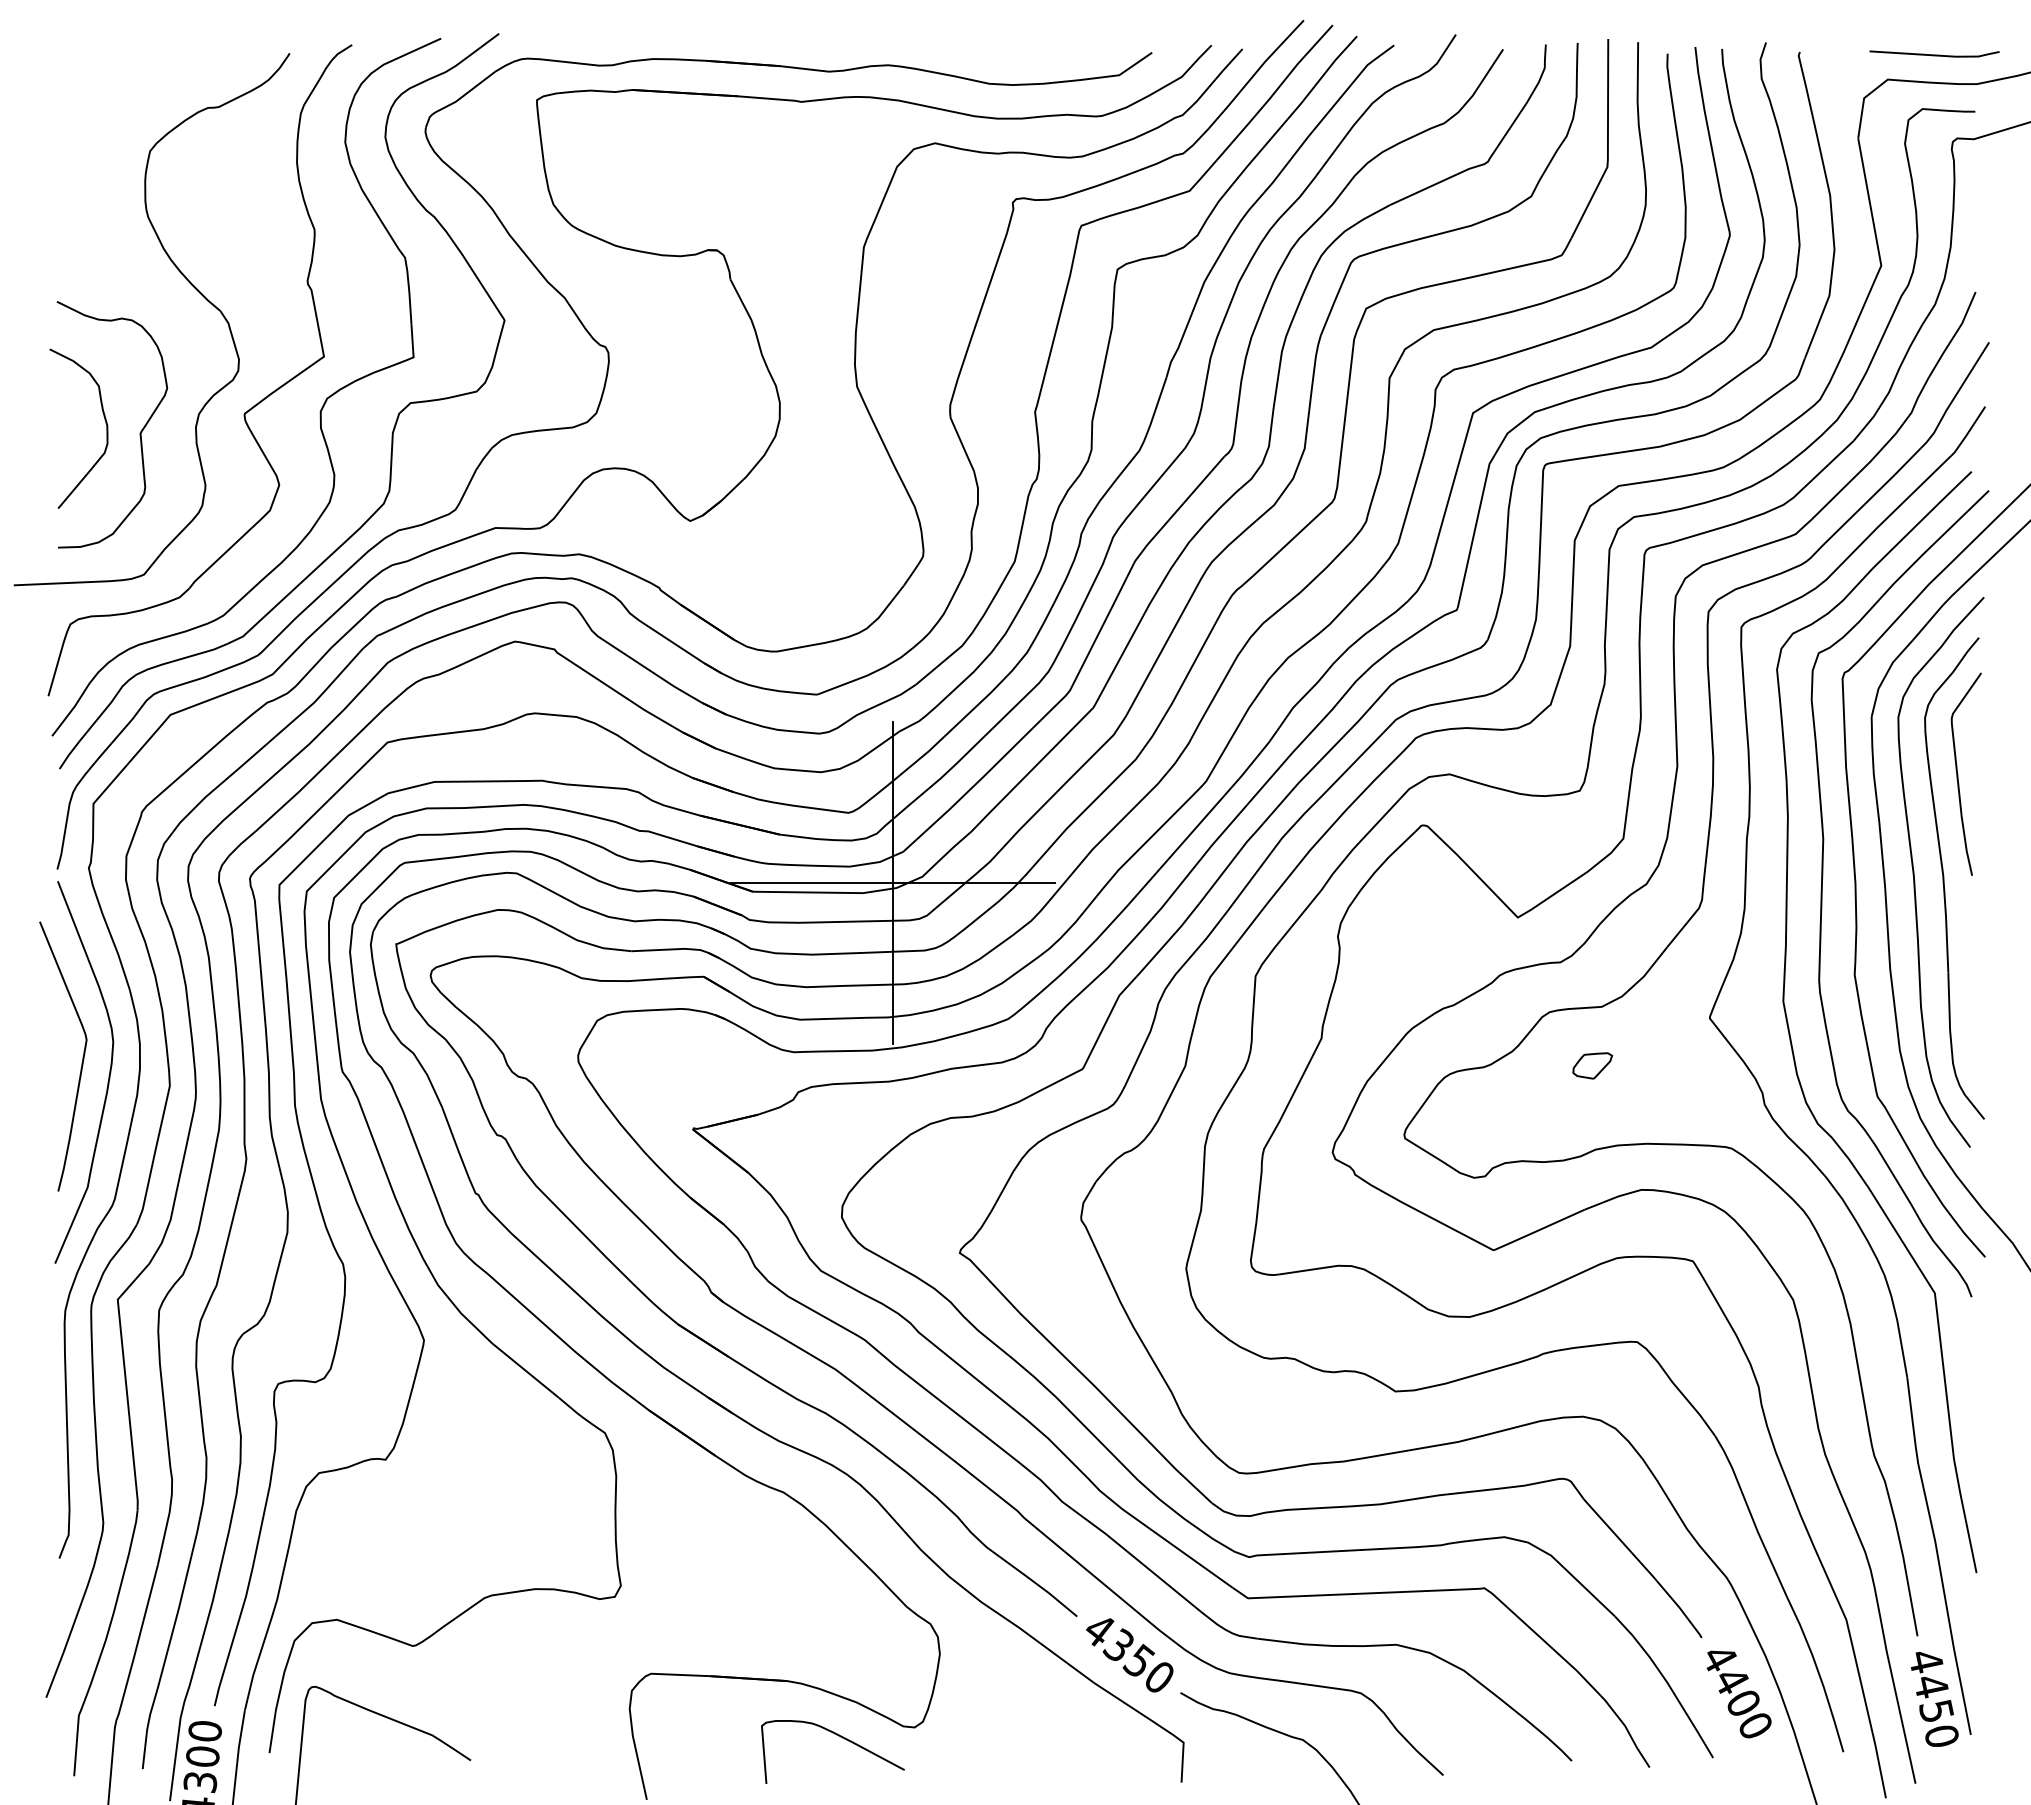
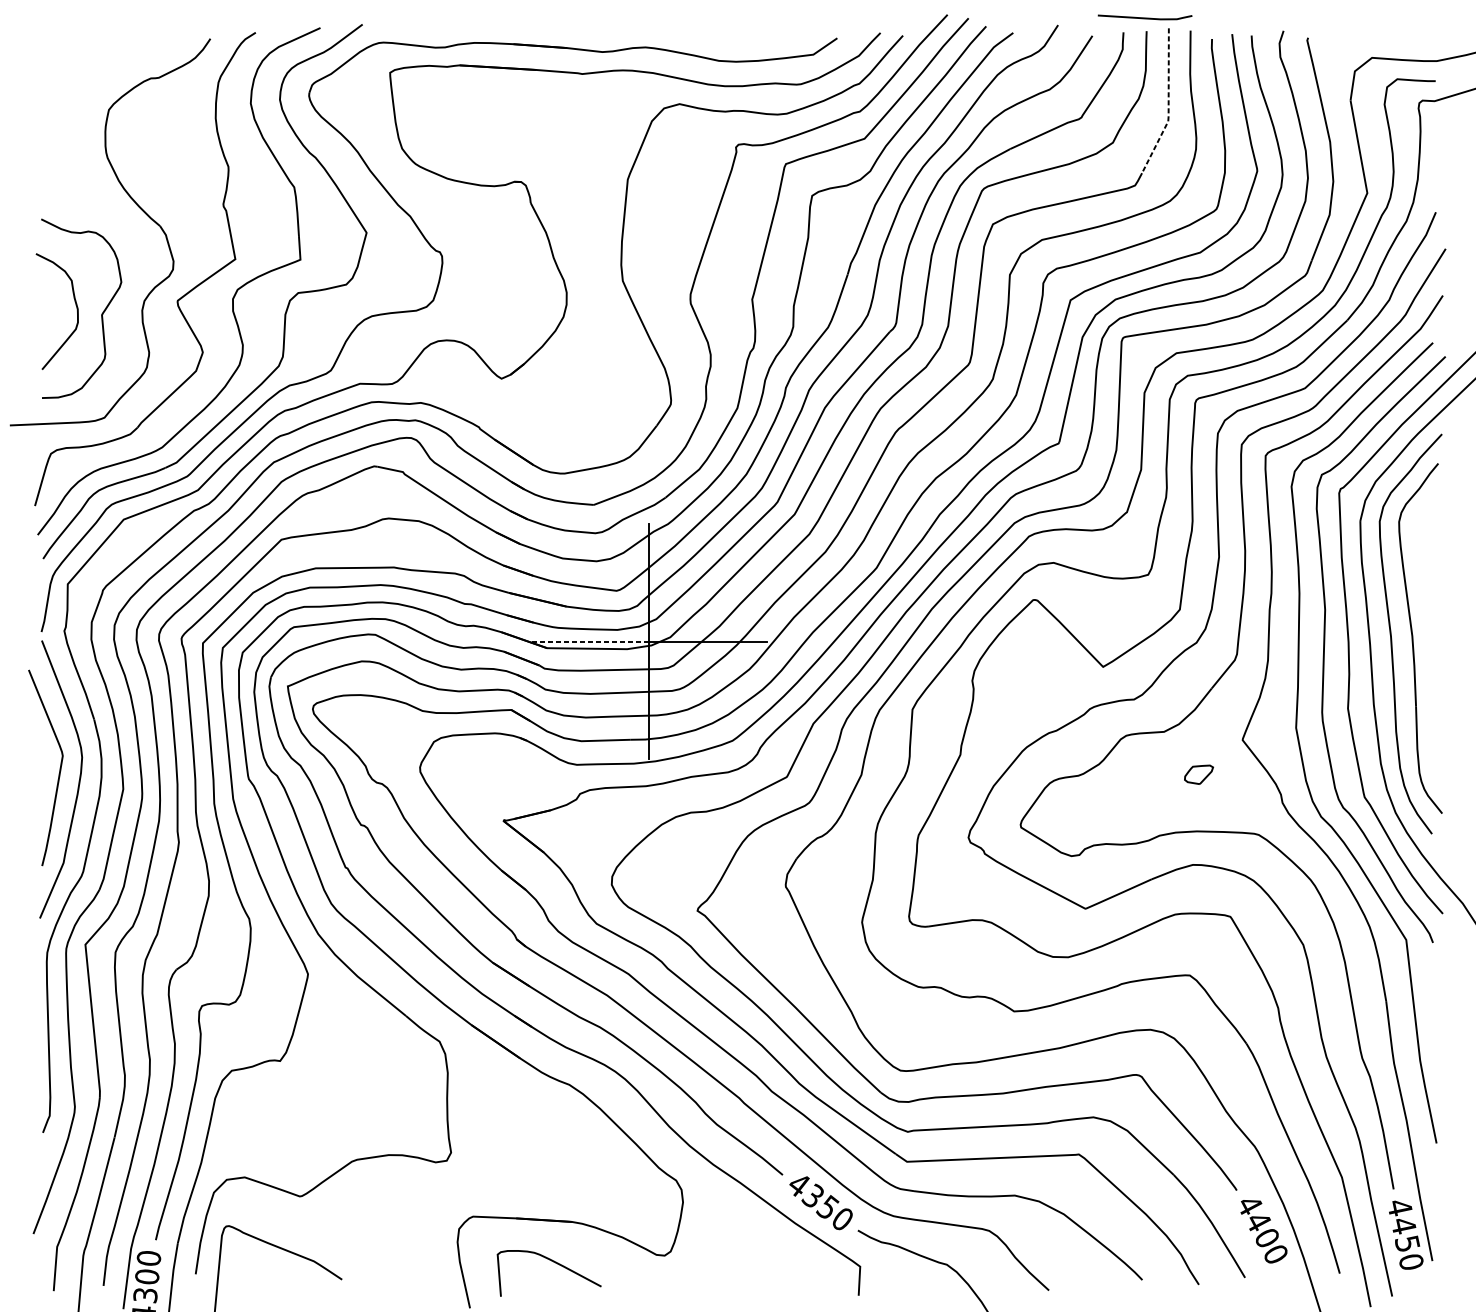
line: (1934, 54) -> (1145, 17), moved
line: (1607, 144) -> (1168, 105), solid -> dashed
curve: (1958, 774) -> (1423, 562), removed
line: (812, 883) -> (590, 642), solid -> dashed
part: (1592, 1065) -> (1198, 774), moved
curve: (840, 1737) -> (554, 1262), moved

